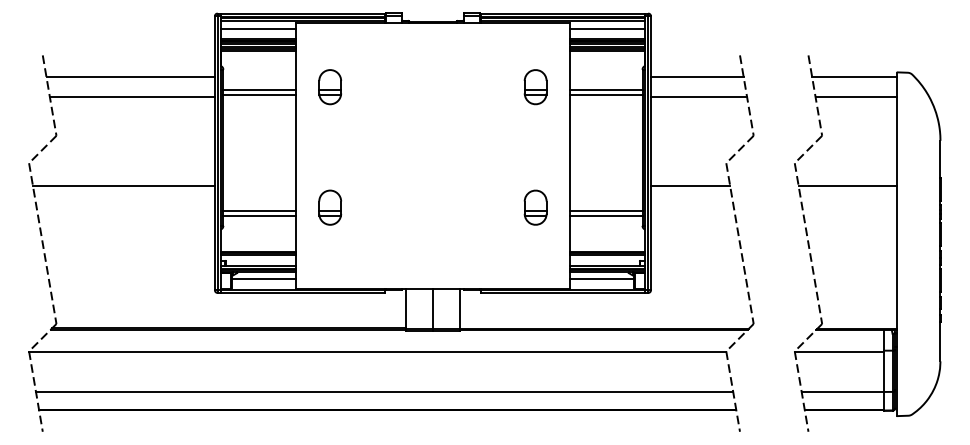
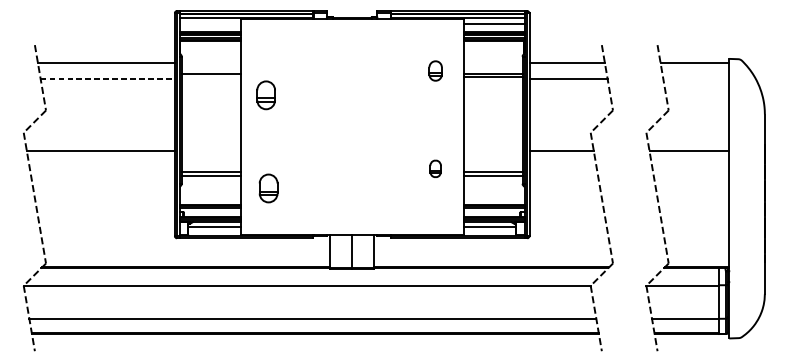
line: (257, 28) -> (209, 23), removed
part: (330, 87) -> (266, 95), moved
part: (535, 87) -> (435, 71), size x0.7
line: (259, 95) -> (211, 77), removed
line: (132, 97) -> (107, 79), solid -> dashed
line: (855, 97) -> (695, 79), removed
part: (330, 207) -> (268, 188), moved
part: (535, 207) -> (435, 168), size x0.6

